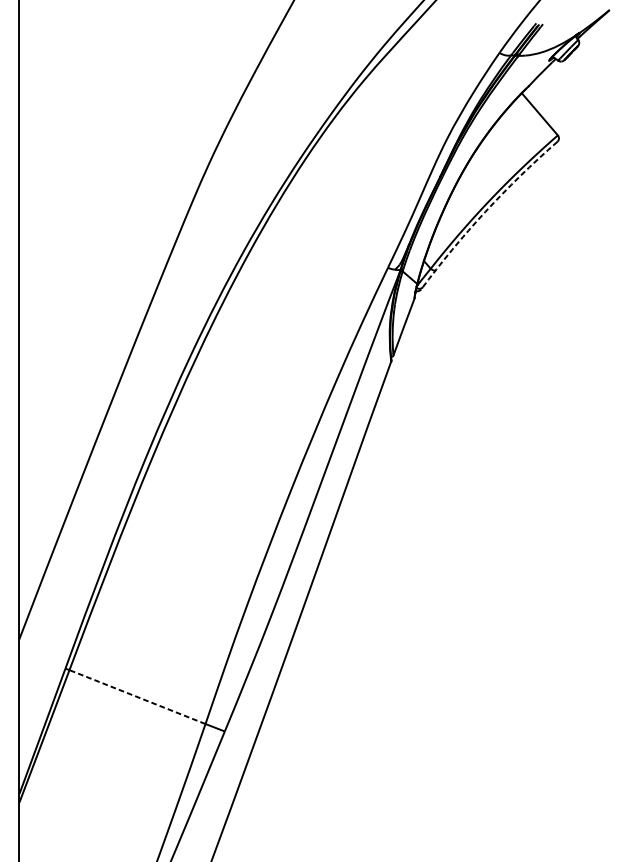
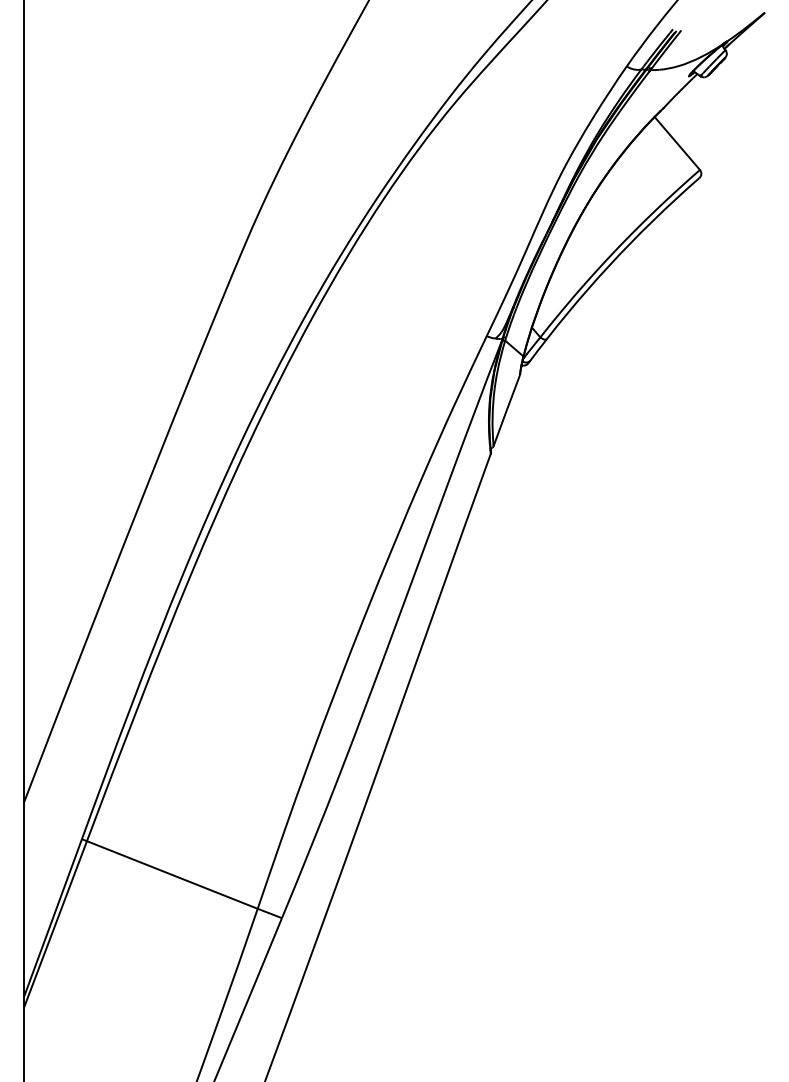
arc: (484, 212) -> (608, 266), dashed -> solid
line: (137, 696) -> (172, 874), dashed -> solid

